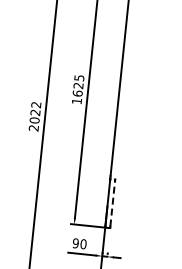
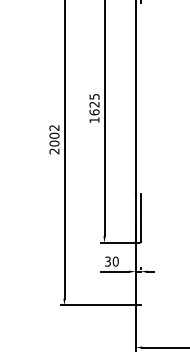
text: (35, 112) -> (54, 135), 2022 -> 2002
line: (112, 203) -> (140, 218), dashed -> solid
text: (75, 243) -> (107, 261), 90 -> 30

